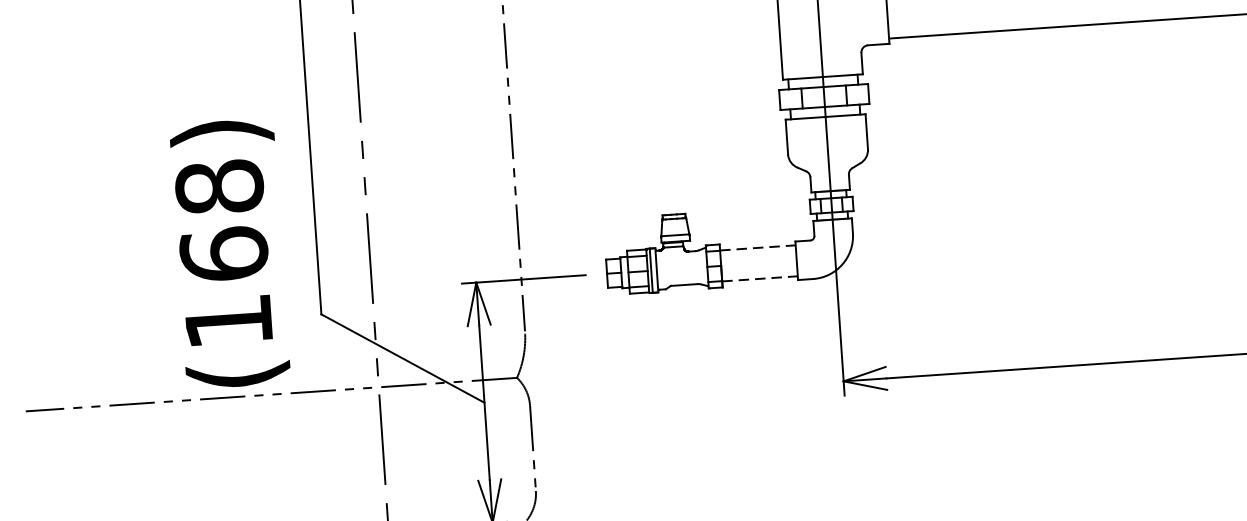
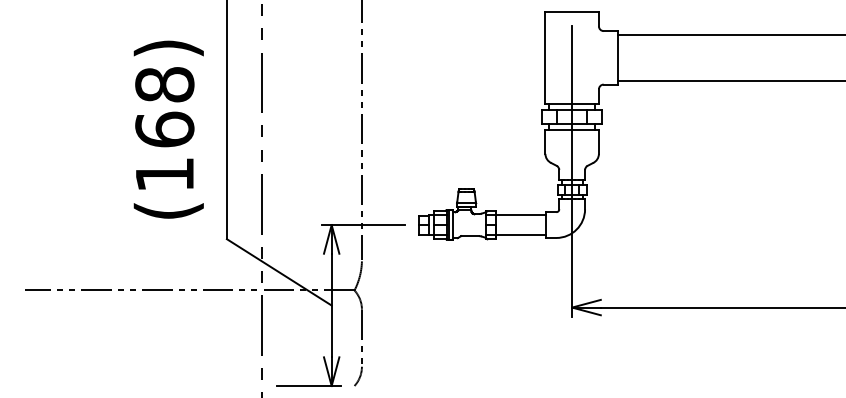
line: (758, 247) -> (521, 214), dashed -> solid
text: (229, 253) -> (168, 129), moved
line: (760, 278) -> (521, 235), dashed -> solid

